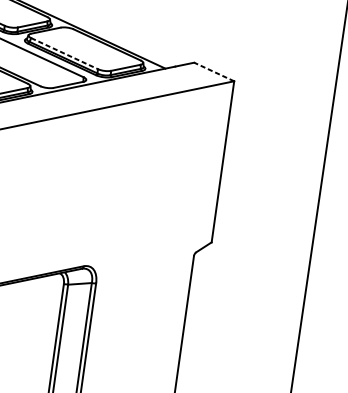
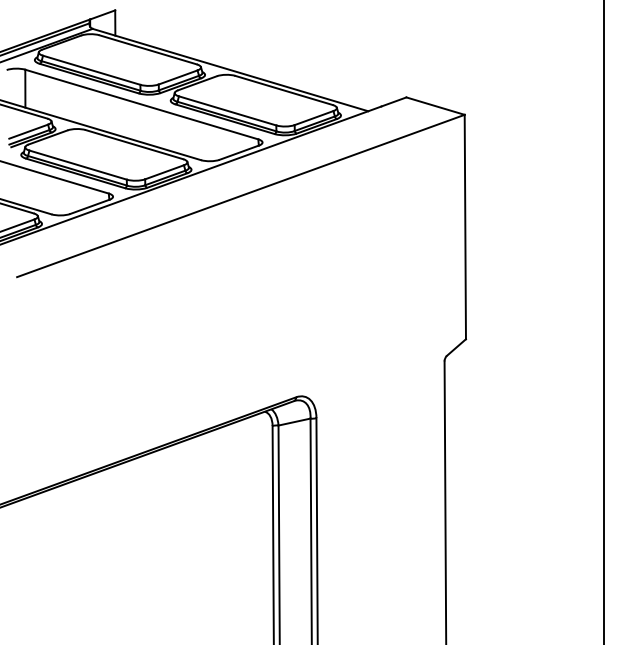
line: (64, 53) -> (227, 110), dashed -> solid
line: (214, 72) -> (435, 106), dashed -> solid

